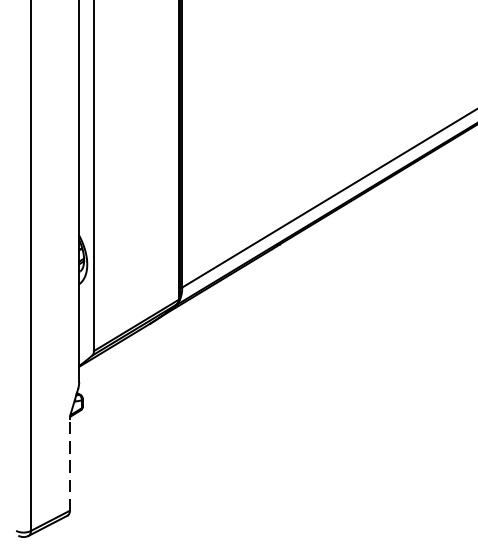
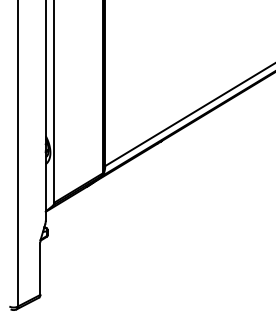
line: (70, 464) -> (40, 268), dashed -> solid

